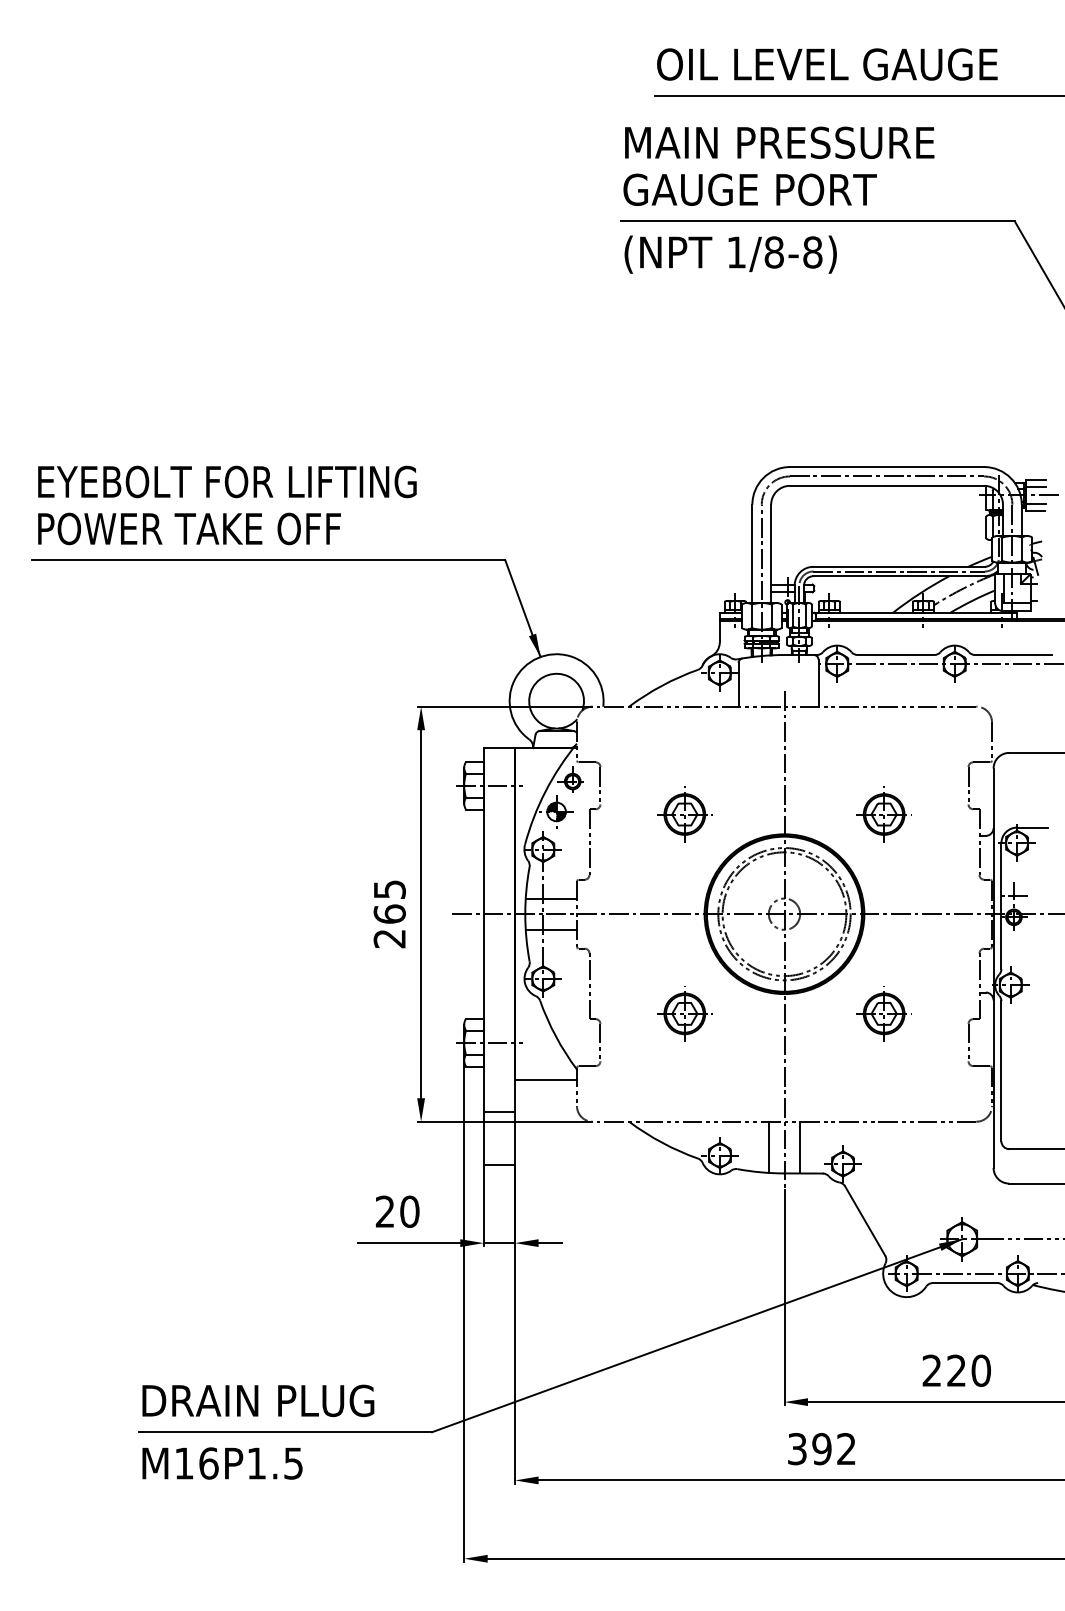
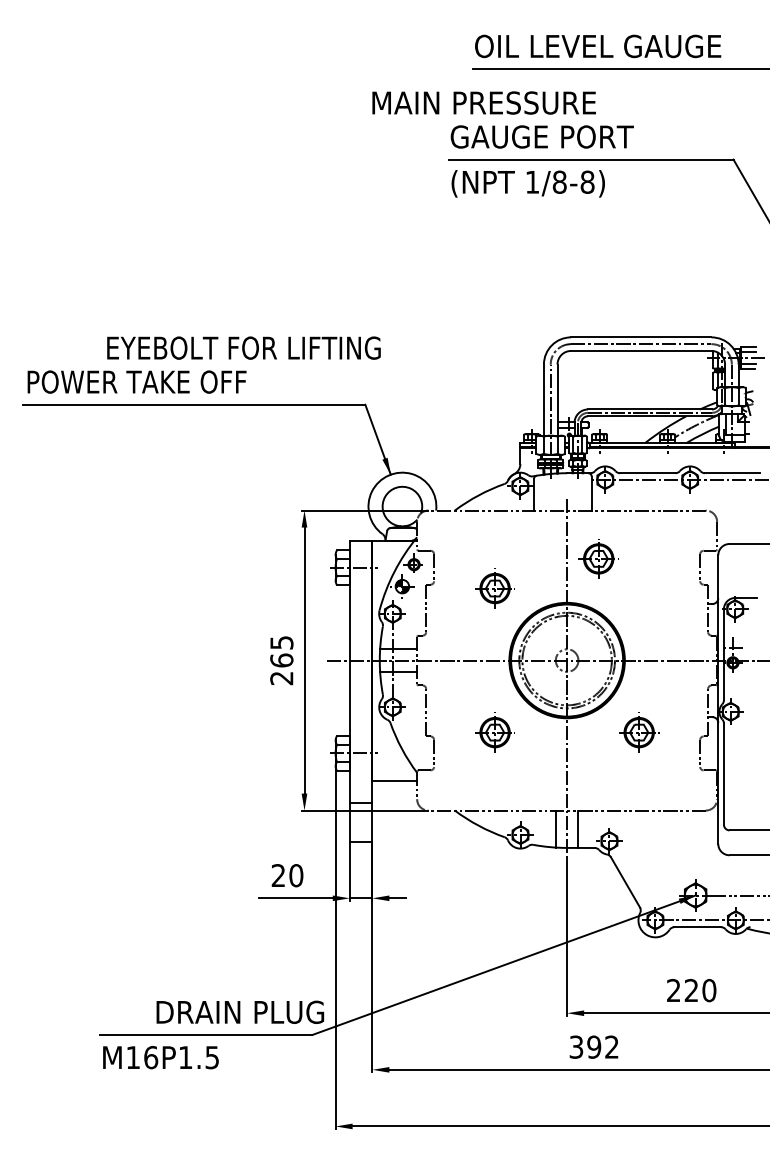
text: (779, 142) -> (484, 102), moved
text: (227, 481) -> (244, 347), moved
part: (883, 814) -> (598, 558), moved
text: (258, 1400) -> (240, 1012), moved

